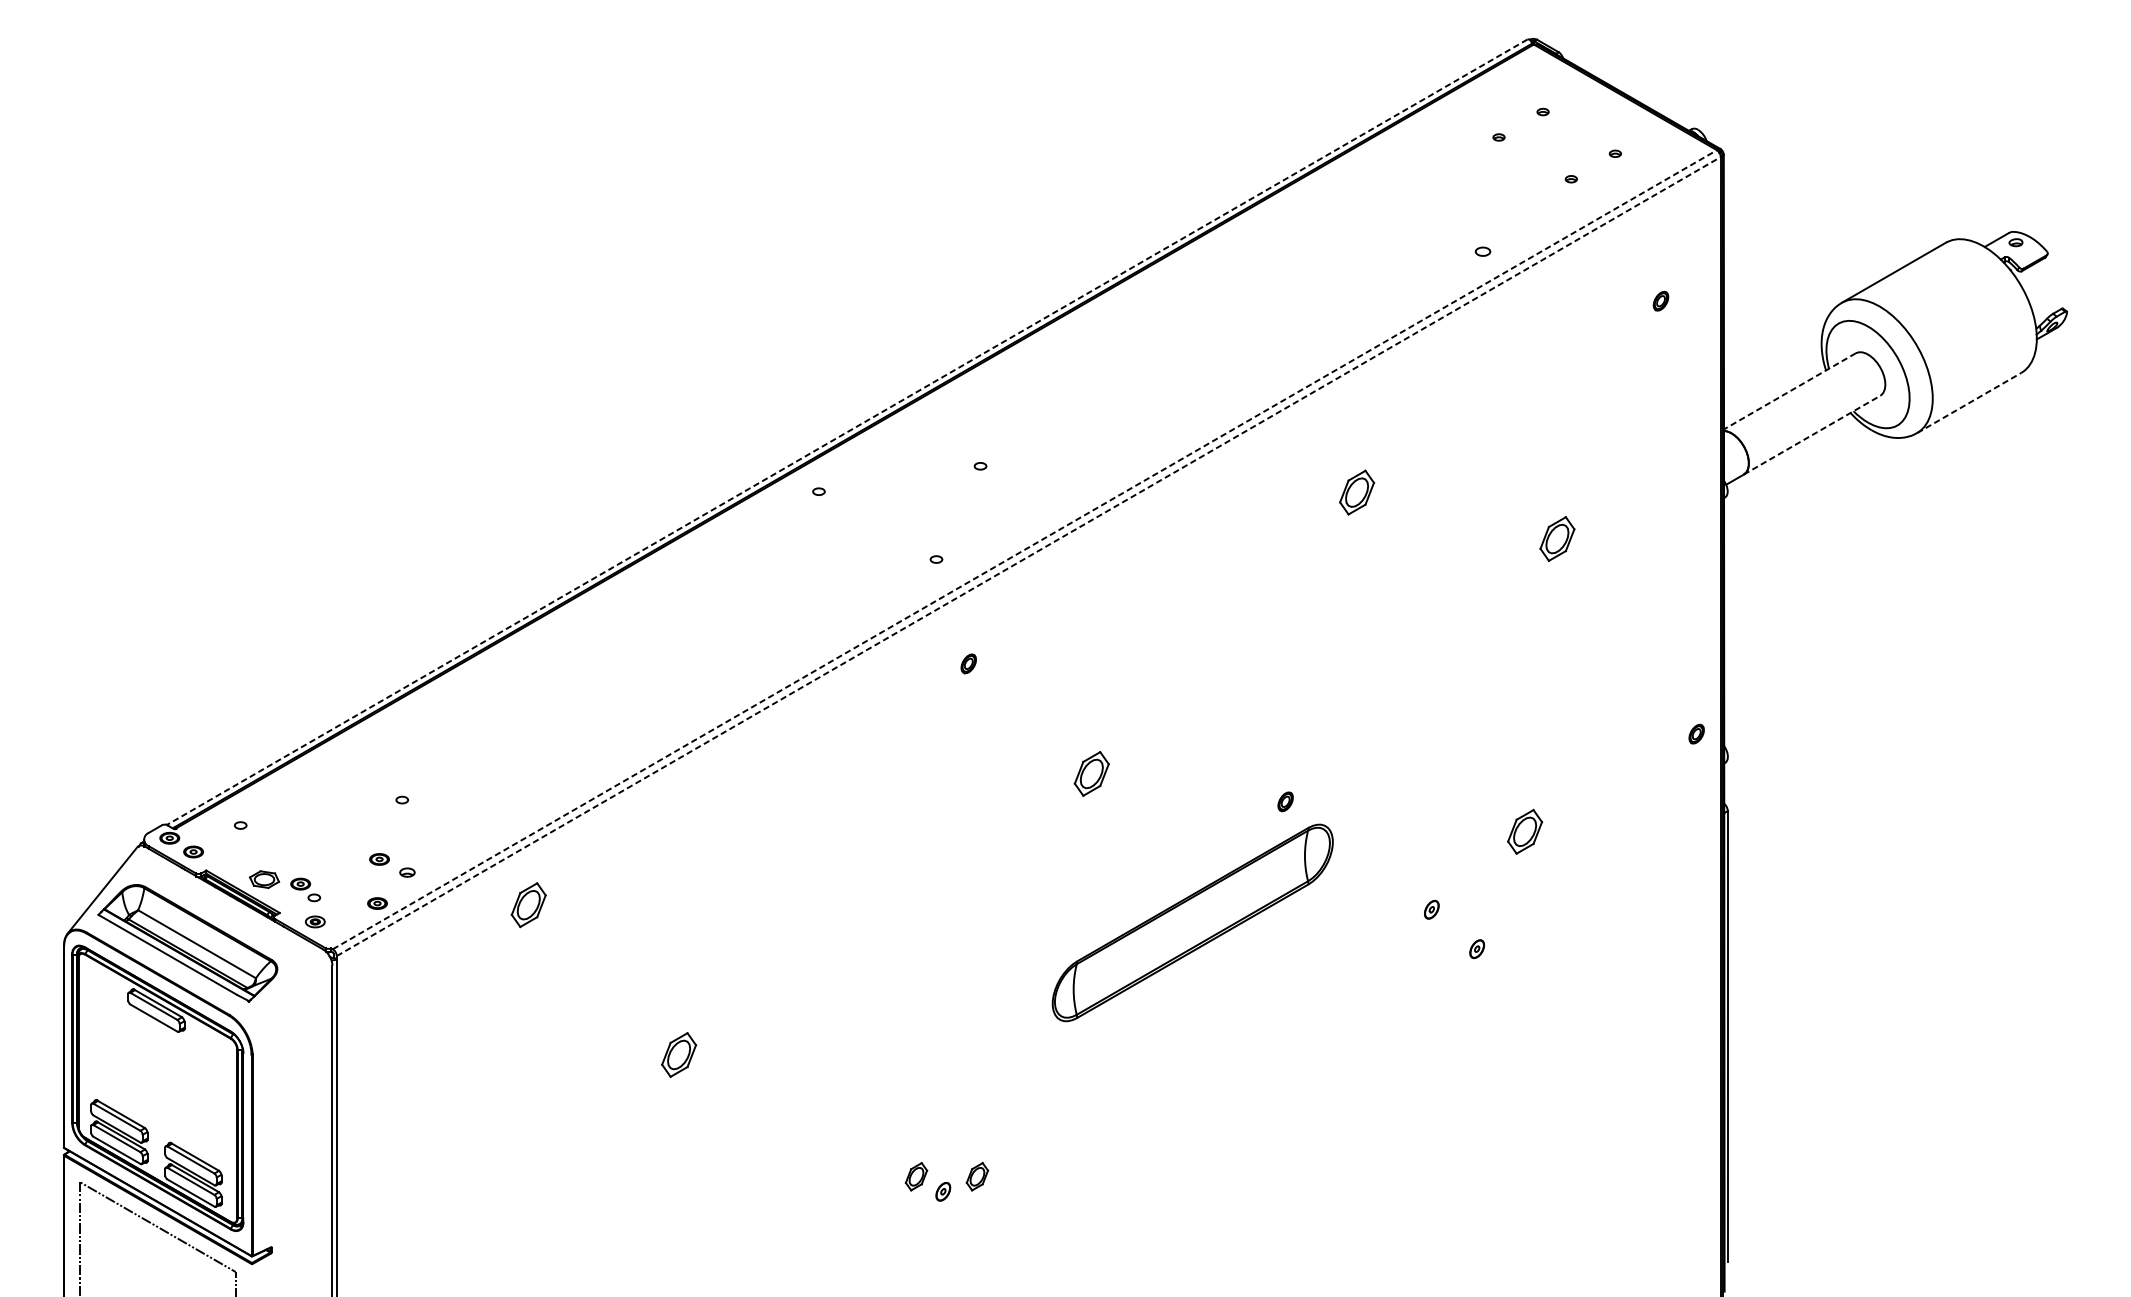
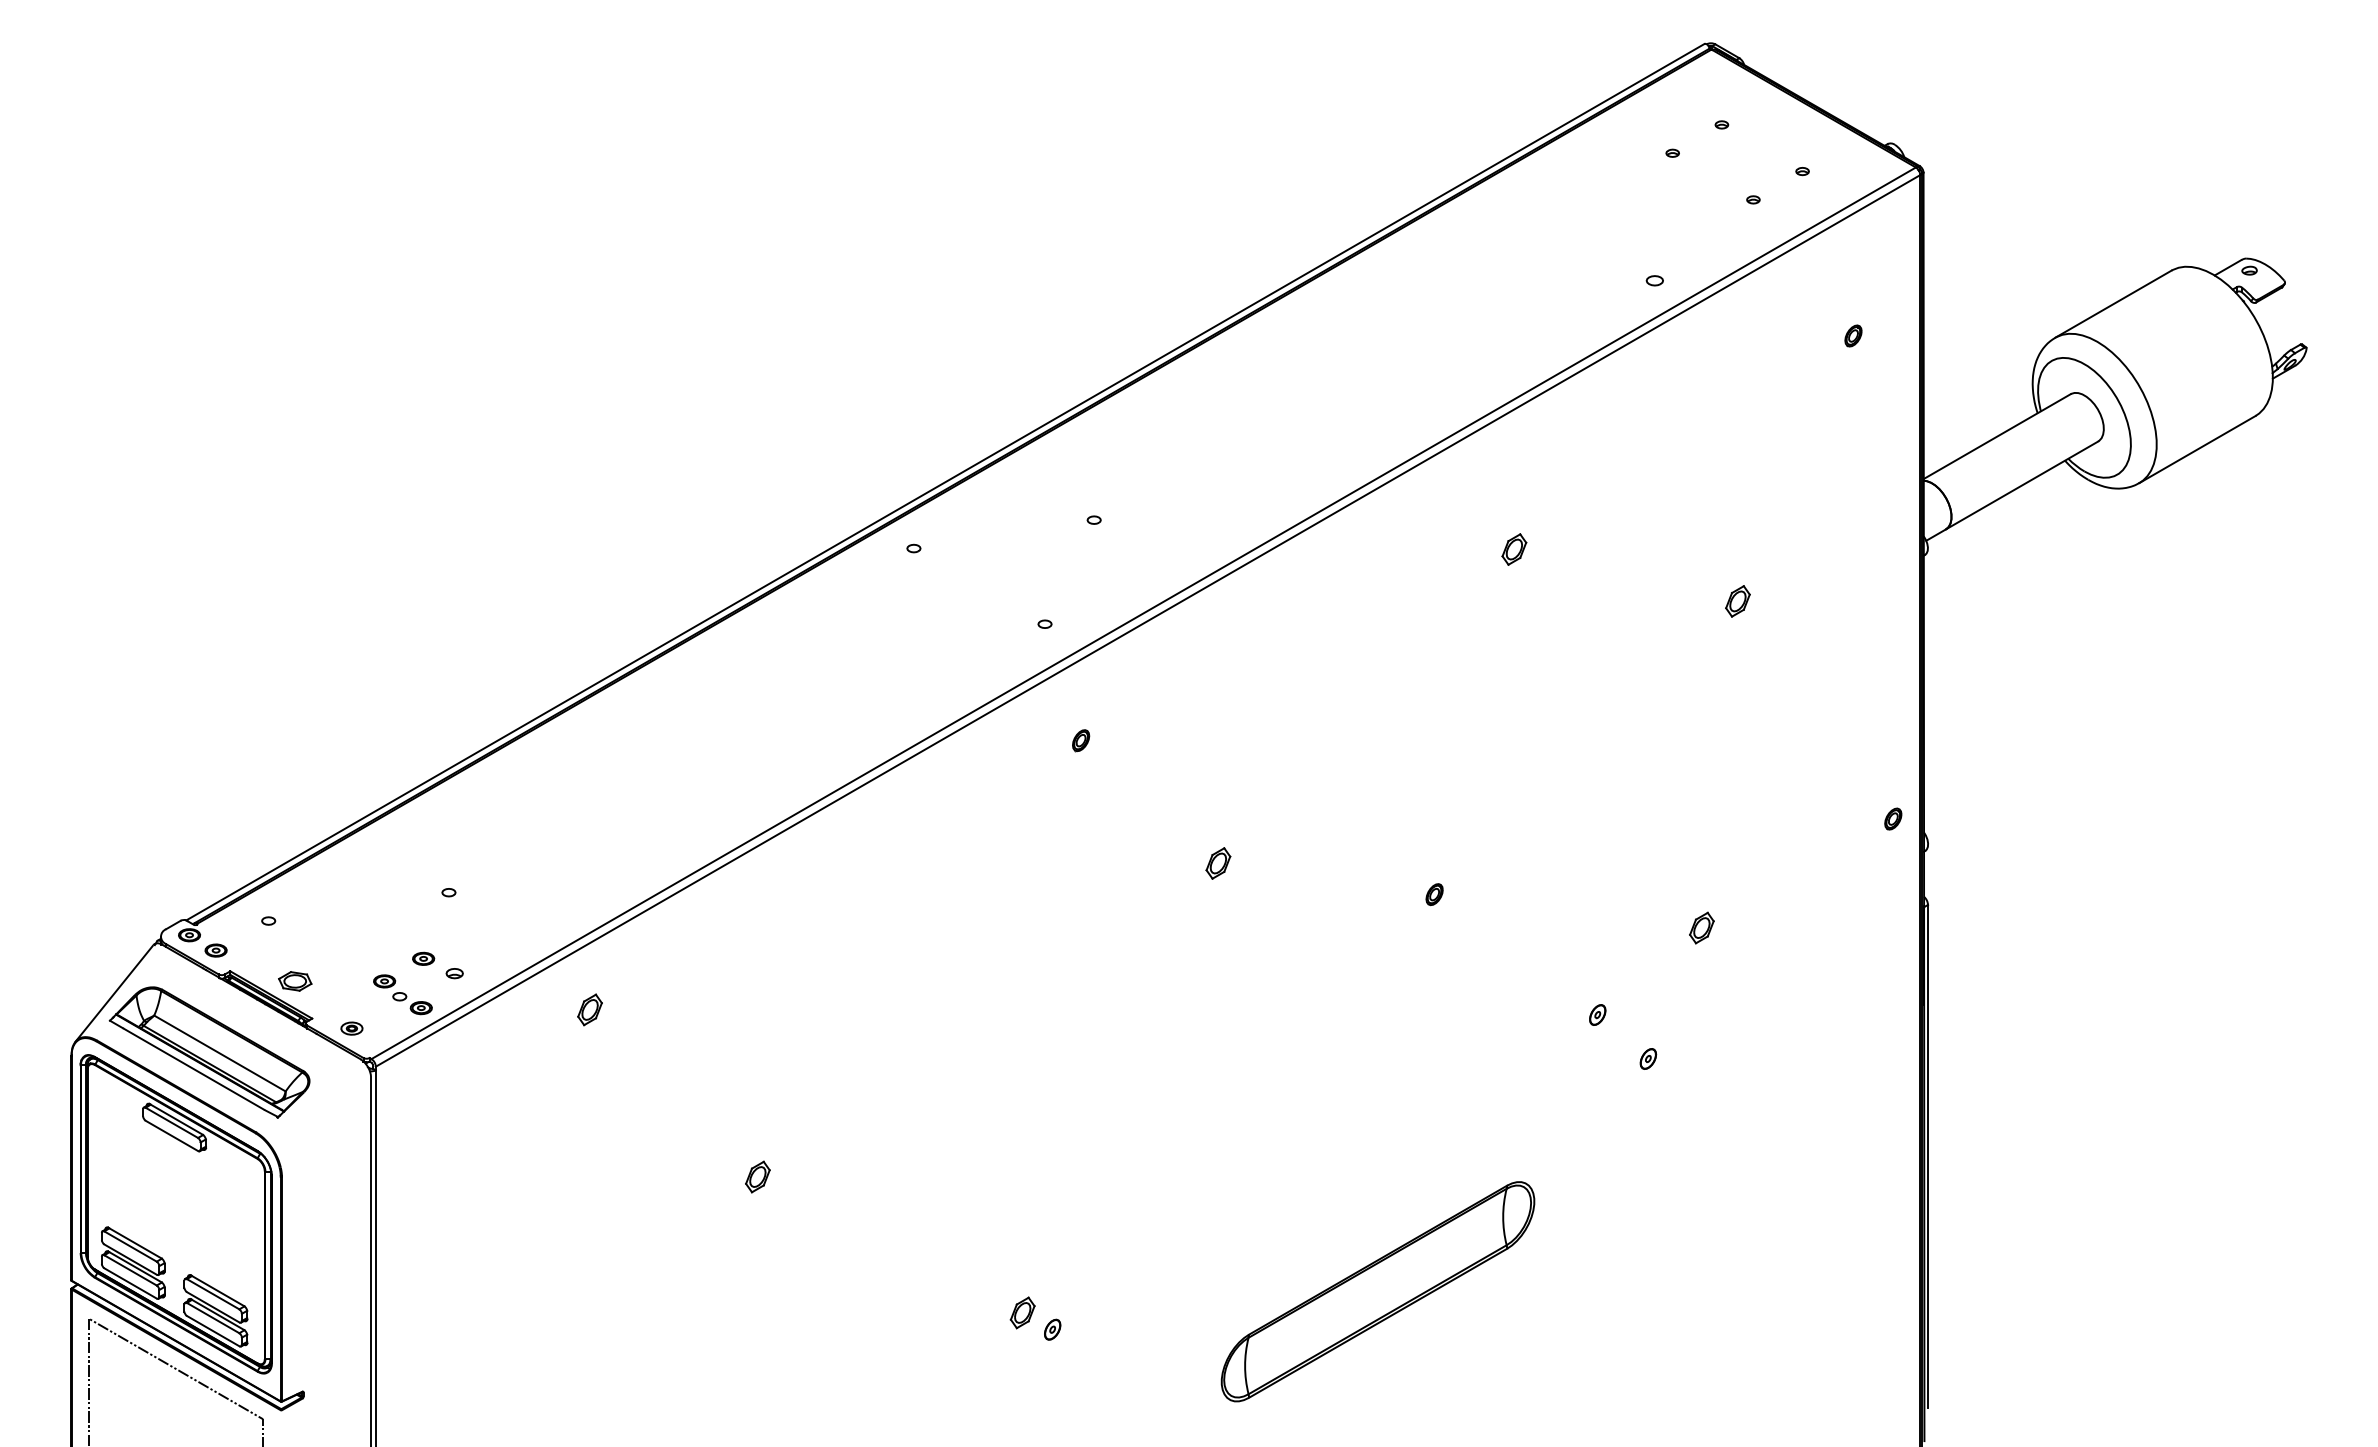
line: (1790, 391) -> (1997, 436), dashed -> solid
line: (1969, 402) -> (2197, 449), dashed -> solid
line: (846, 432) -> (944, 482), dashed -> solid
line: (1812, 435) -> (2022, 485), dashed -> solid
part: (1357, 492) -> (1514, 549), size x0.62
part: (1557, 539) -> (1737, 601), size x0.62
line: (1024, 549) -> (1143, 613), dashed -> solid
line: (1029, 556) -> (1148, 620), dashed -> solid
part: (1091, 773) -> (1218, 863), size x0.62
part: (1524, 831) -> (1701, 927), size x0.62
part: (305, 889) -> (390, 987), moved
part: (528, 904) -> (589, 1009), size x0.62
part: (1192, 922) -> (1377, 1291), moved
part: (678, 1054) -> (757, 1176), size x0.62
part: (977, 1176) -> (1090, 1312), removed

